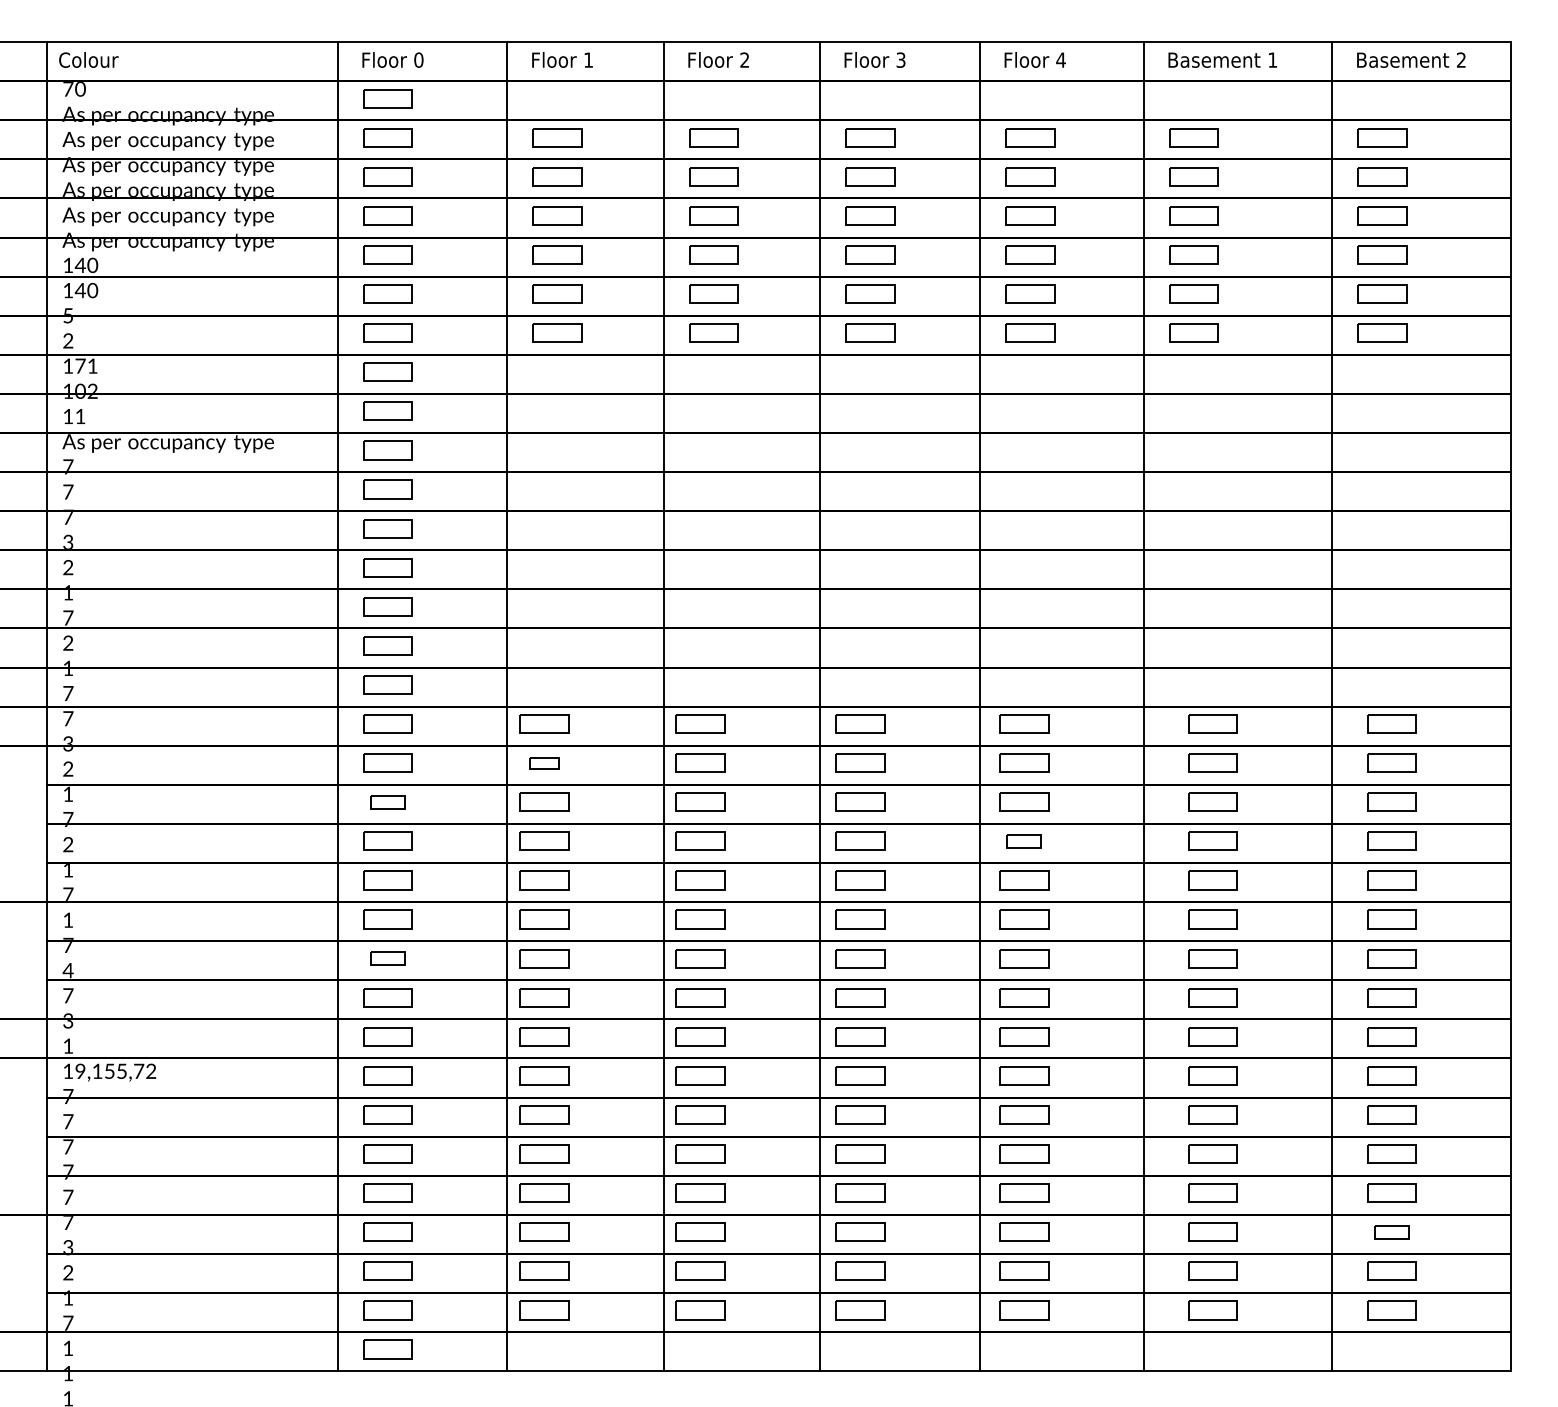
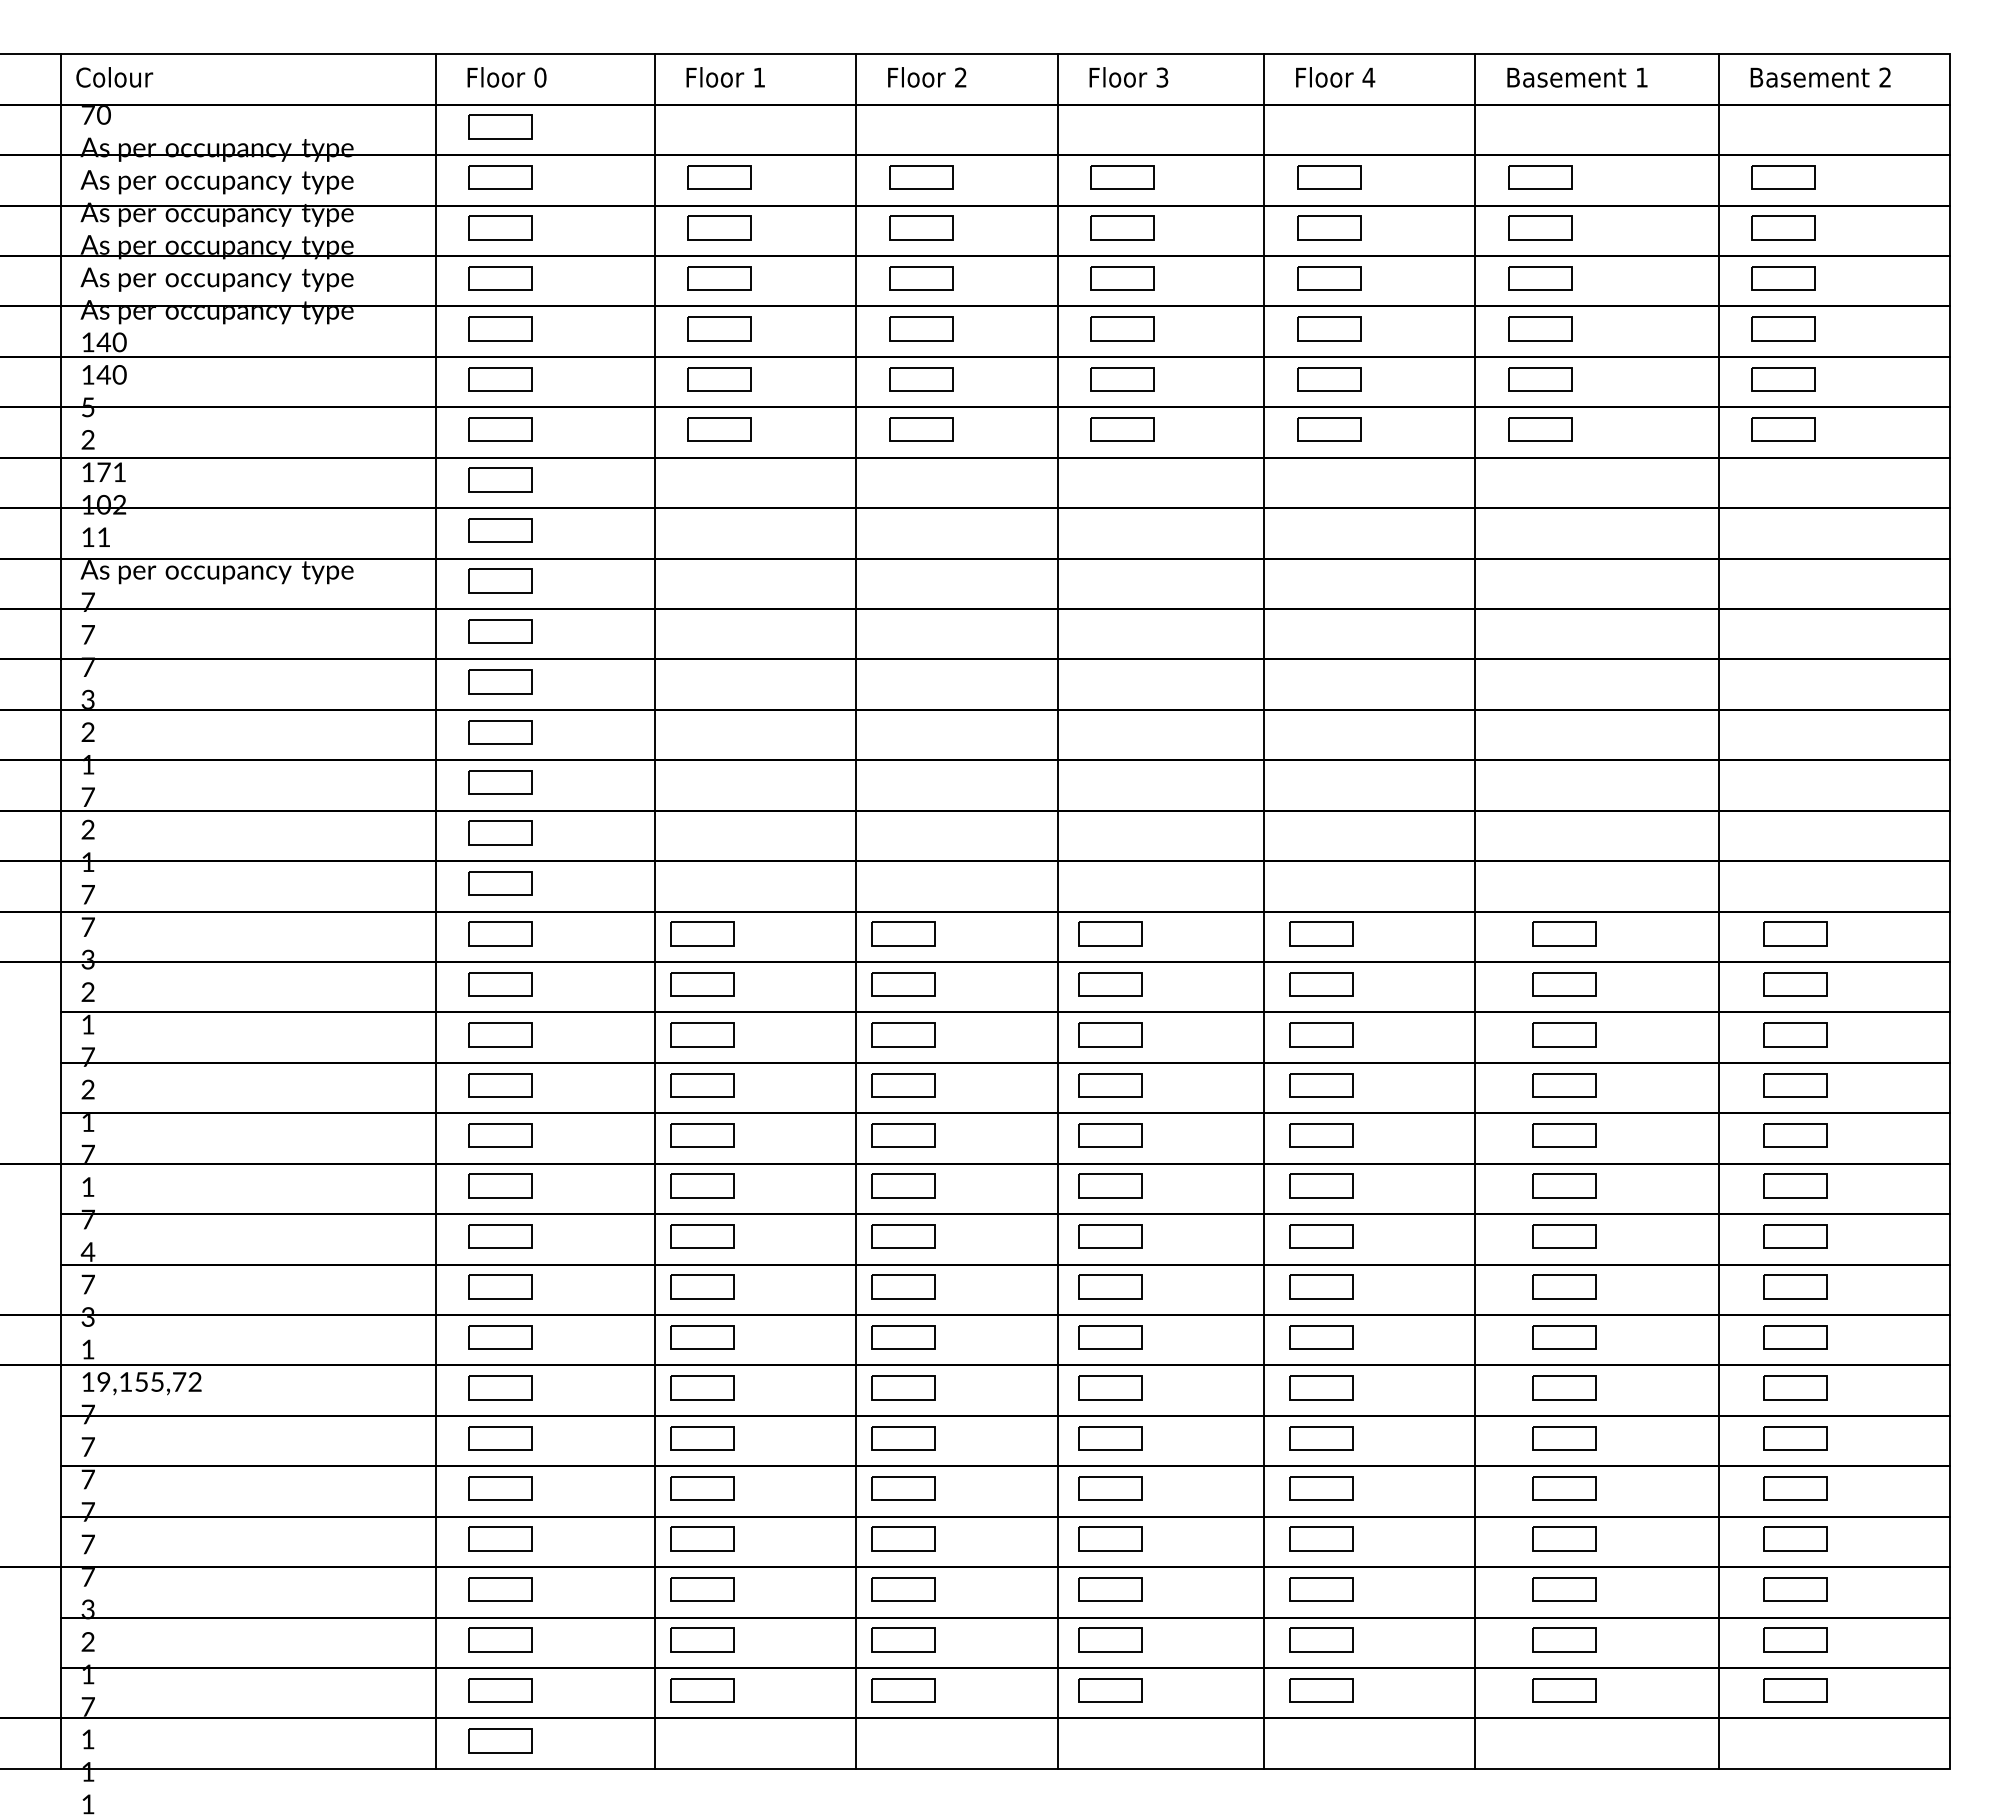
part: (544, 763) -> (702, 984), size x1.67
part: (387, 801) -> (500, 1034), size x1.43
part: (1024, 841) -> (1321, 1085), size x1.43
part: (387, 958) -> (500, 1236), size x1.43
part: (1391, 1232) -> (1795, 1589), size x1.43

